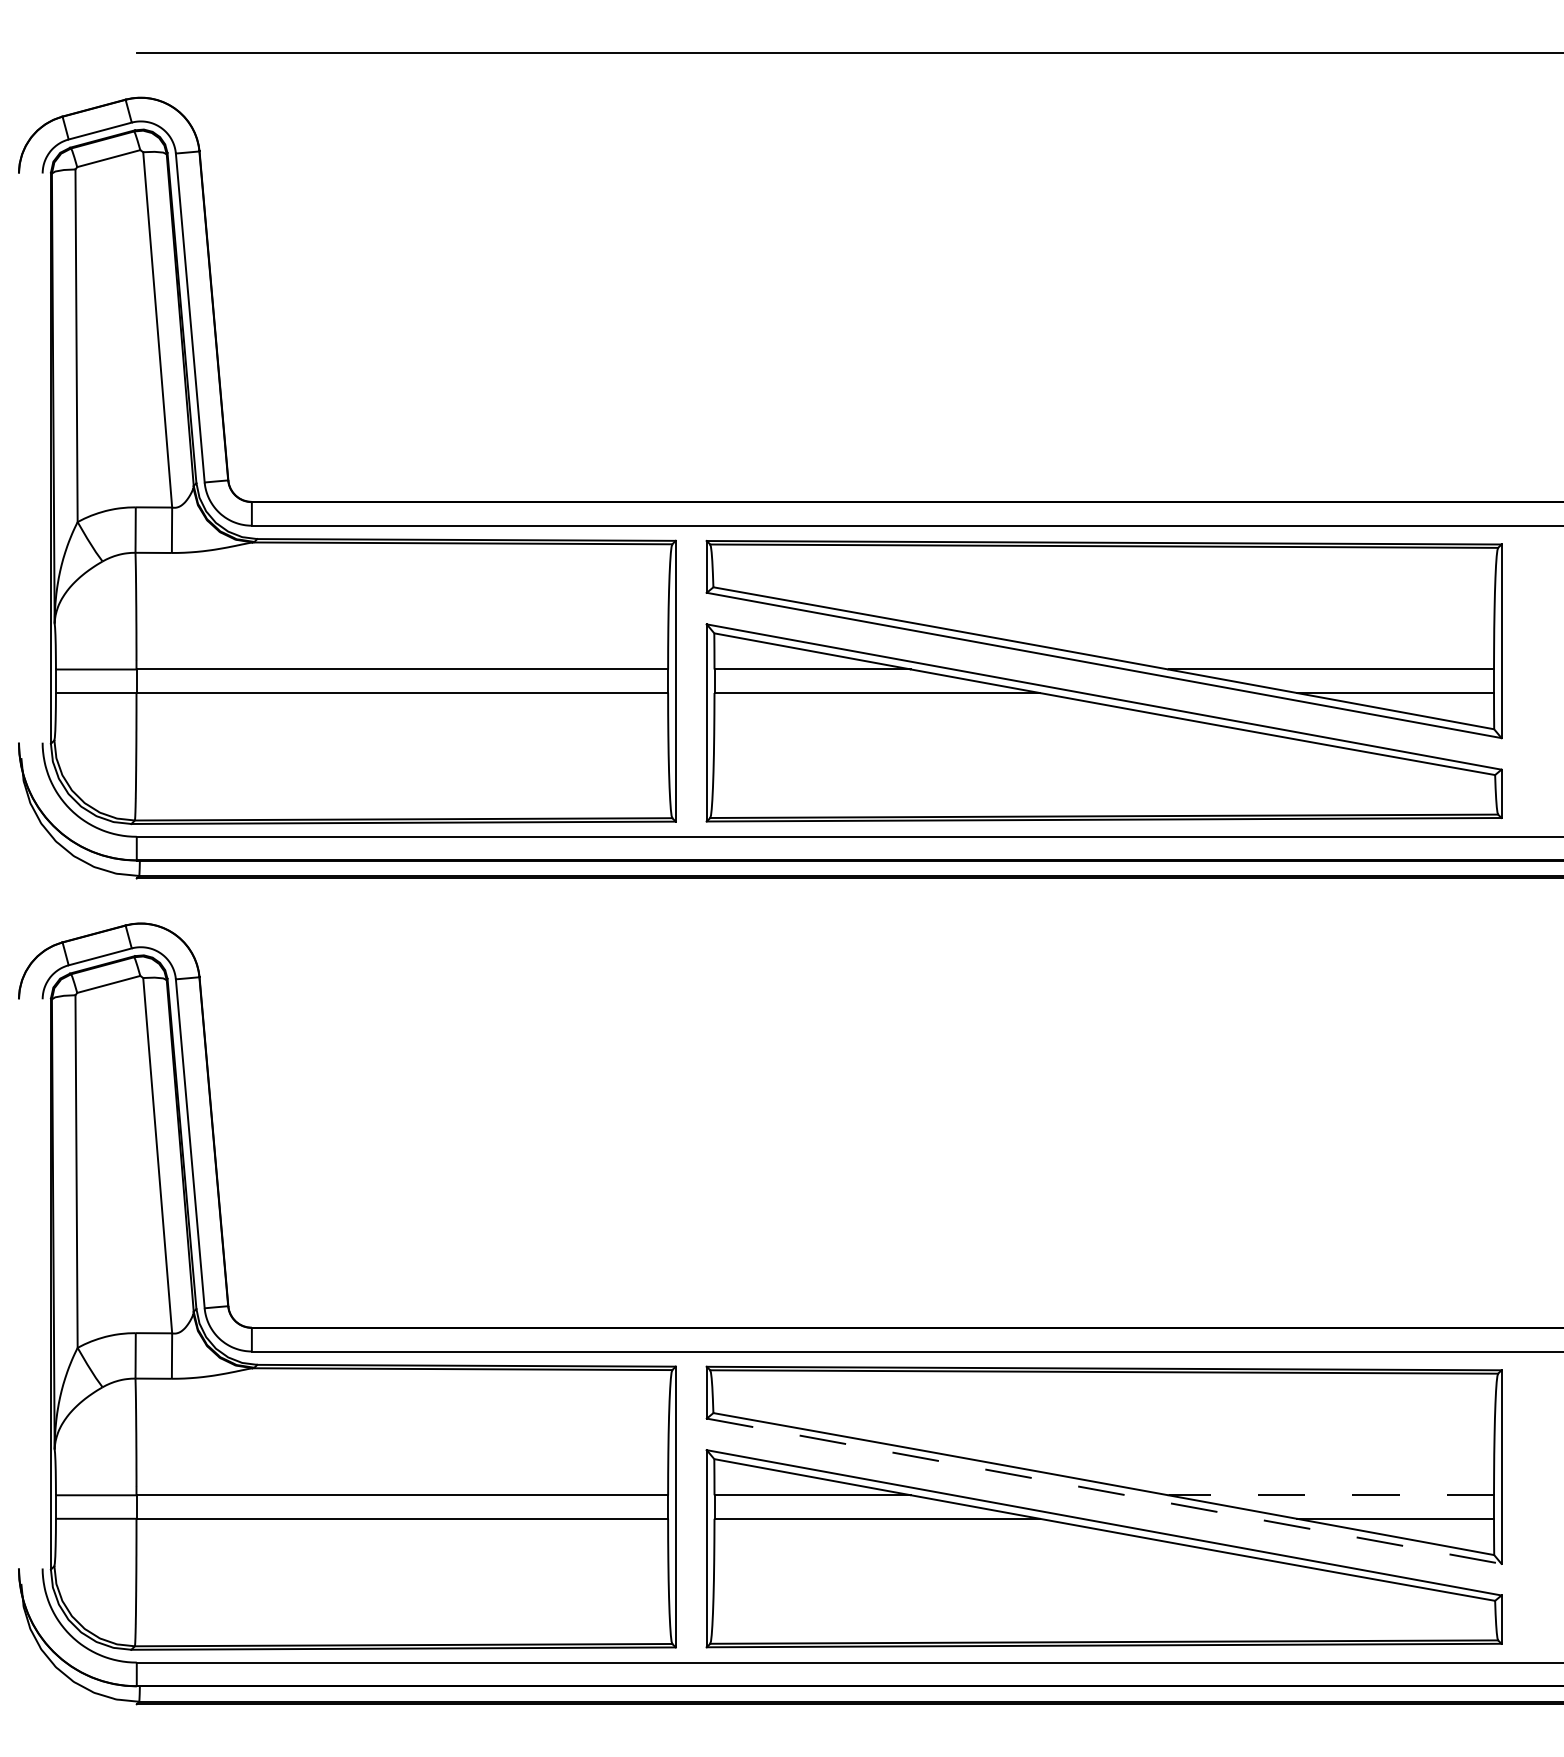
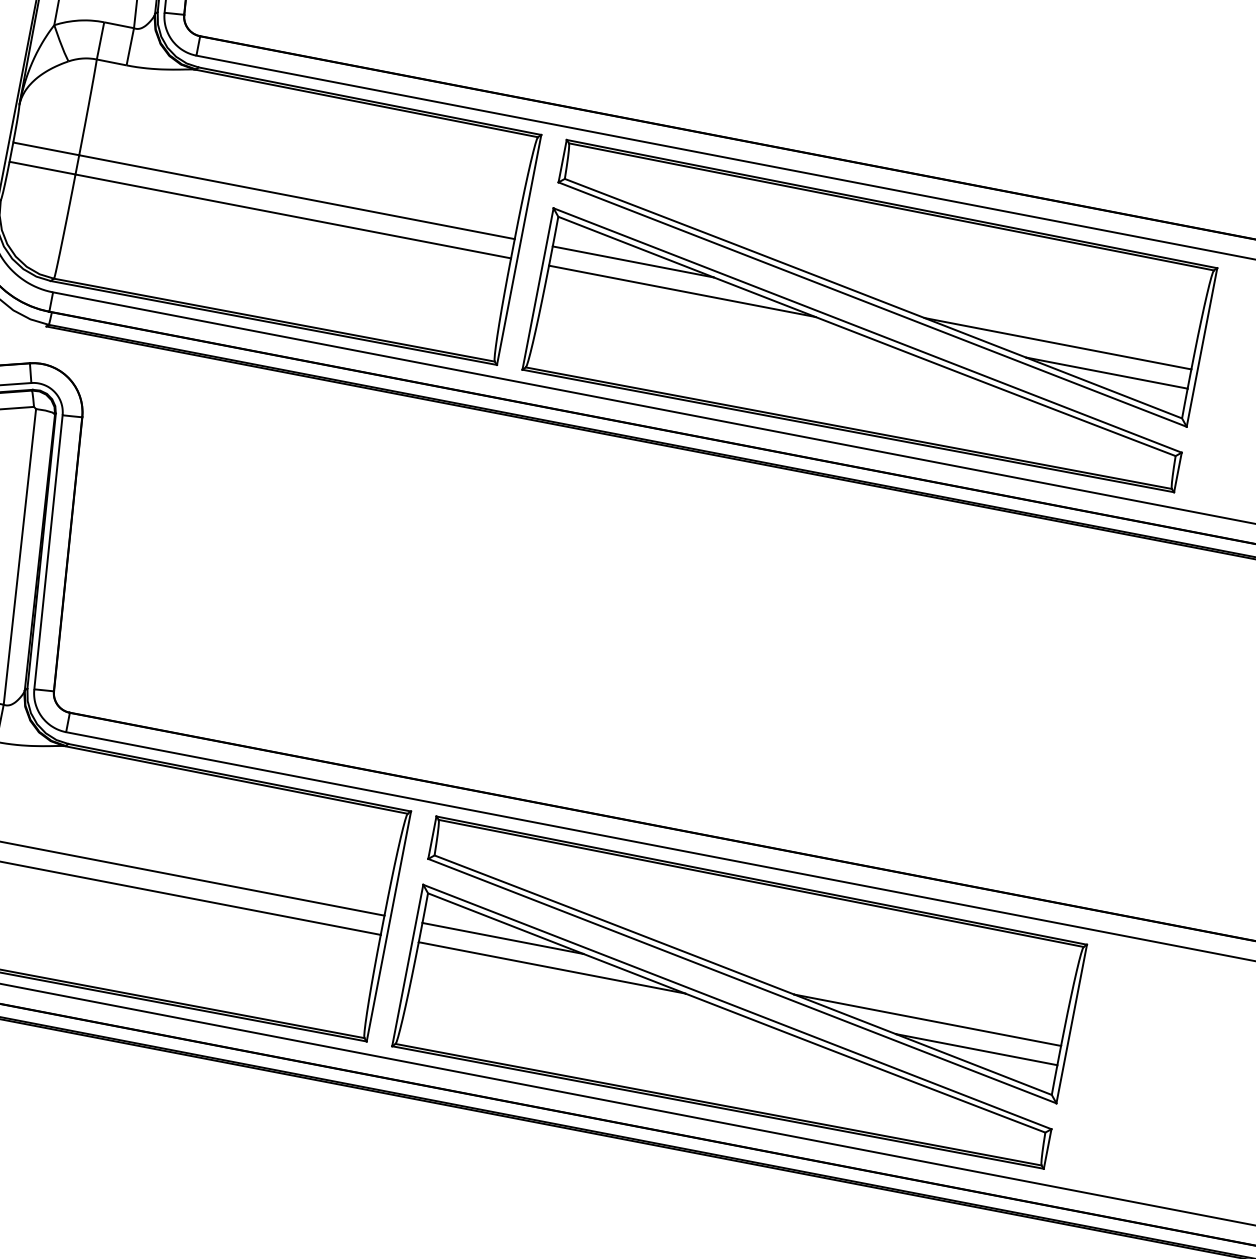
line: (1104, 1491) -> (742, 981), dashed -> solid
line: (1331, 1495) -> (927, 1020), dashed -> solid

